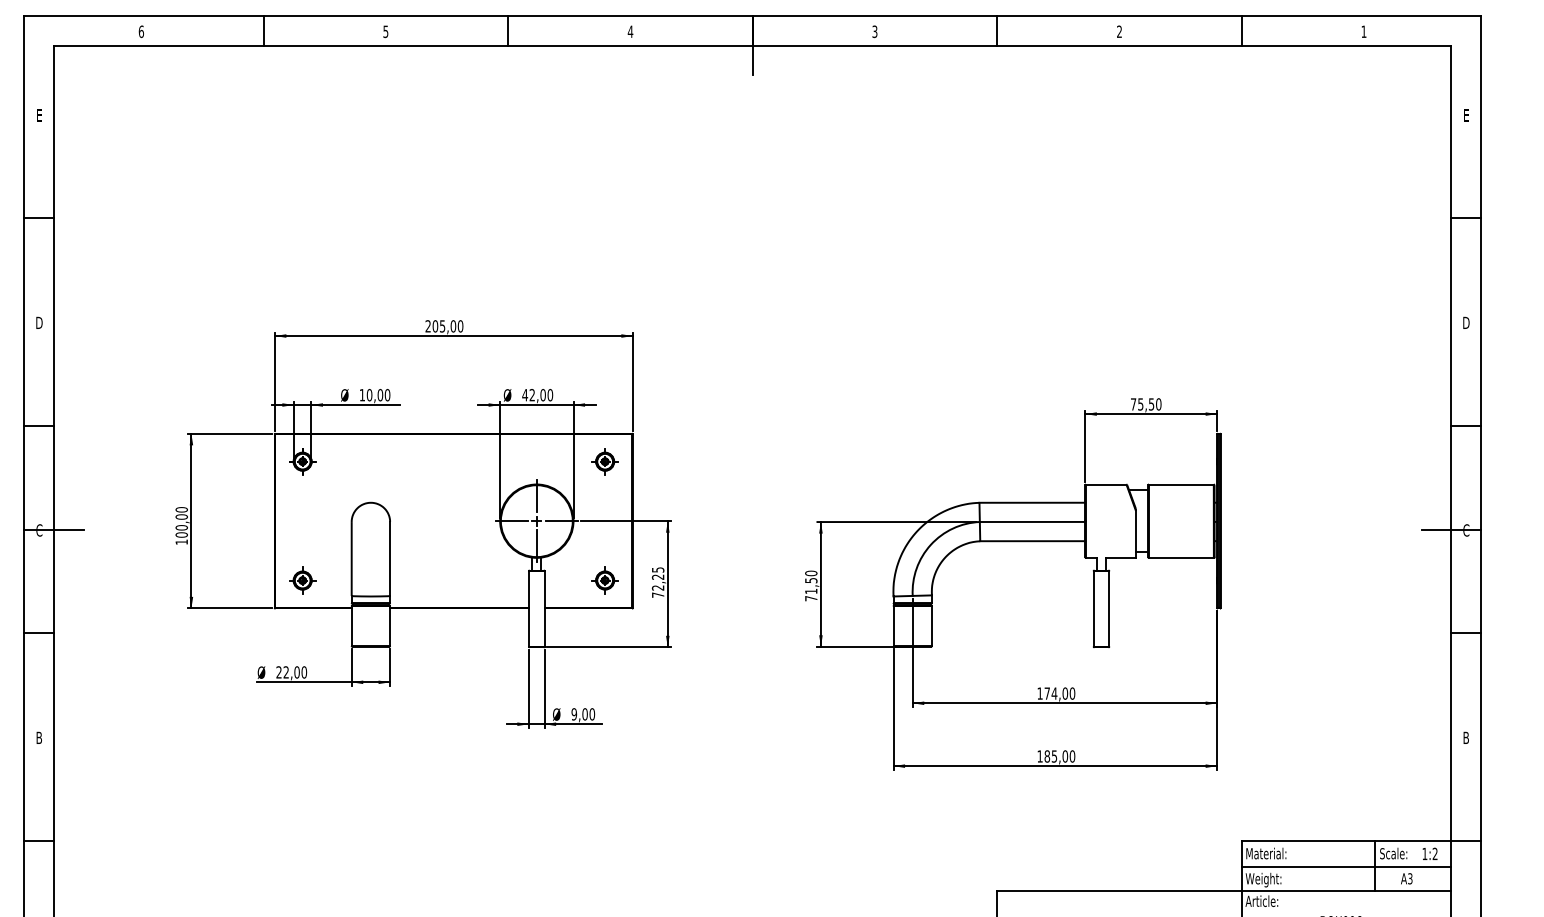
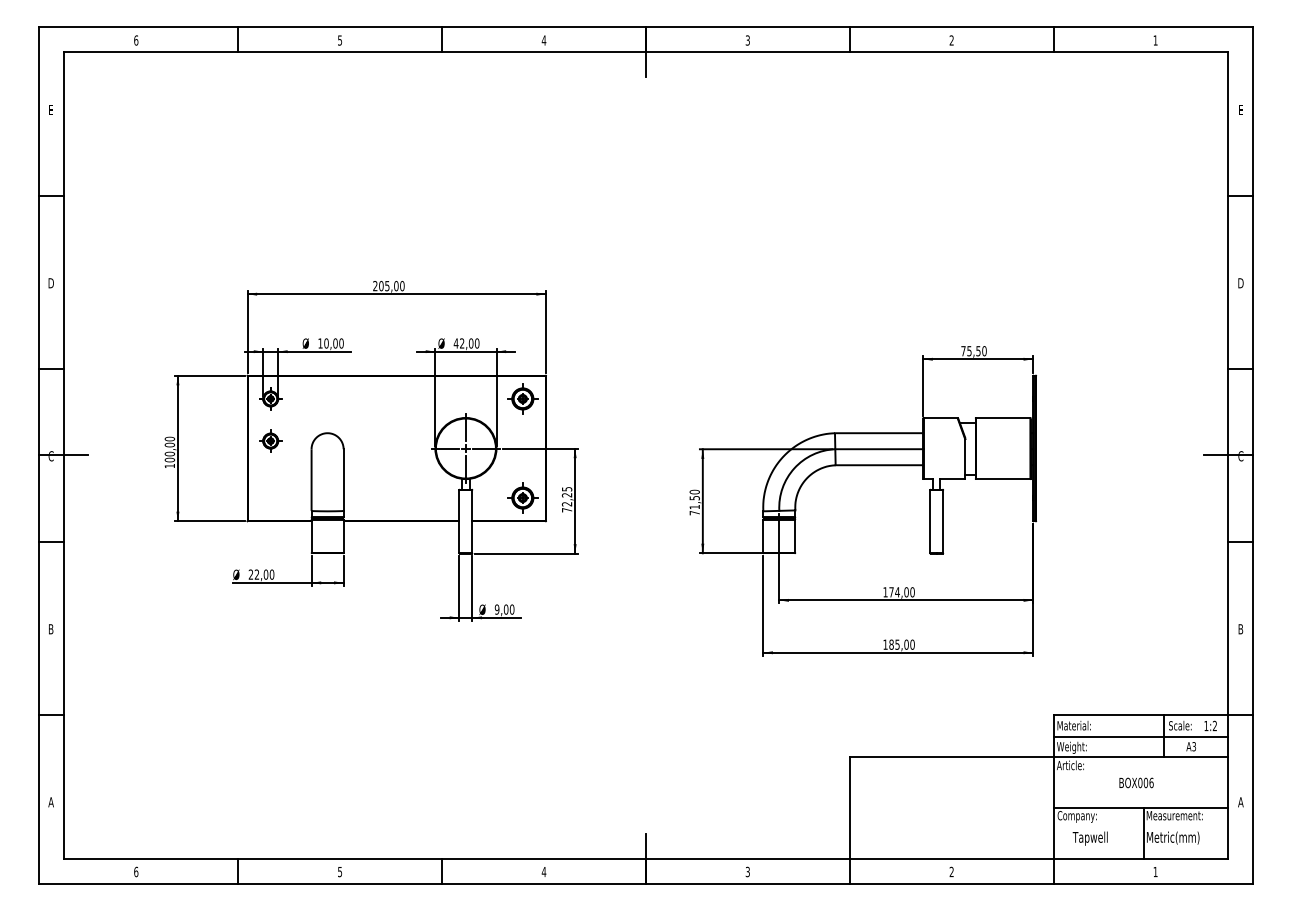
part: (604, 461) -> (522, 398), size x1.4
part: (302, 579) -> (270, 440), moved
part: (604, 579) -> (522, 497), size x1.4

